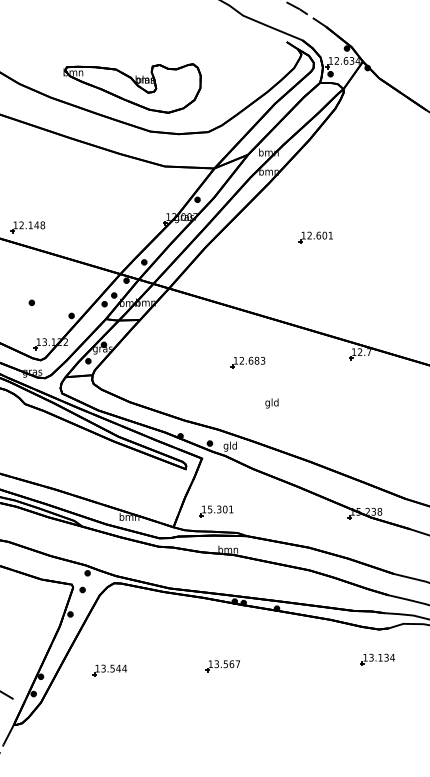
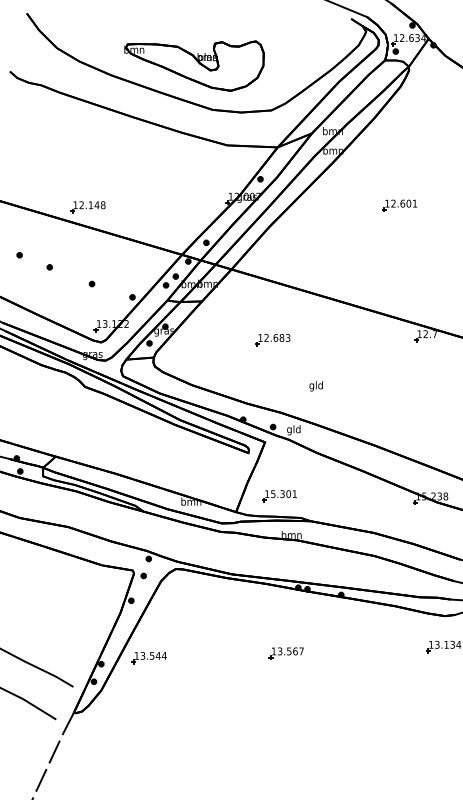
part: (315, 237) -> (399, 205), moved
part: (247, 363) -> (272, 340), moved
text: (271, 403) -> (315, 386), moved
part: (109, 671) -> (148, 658), moved

